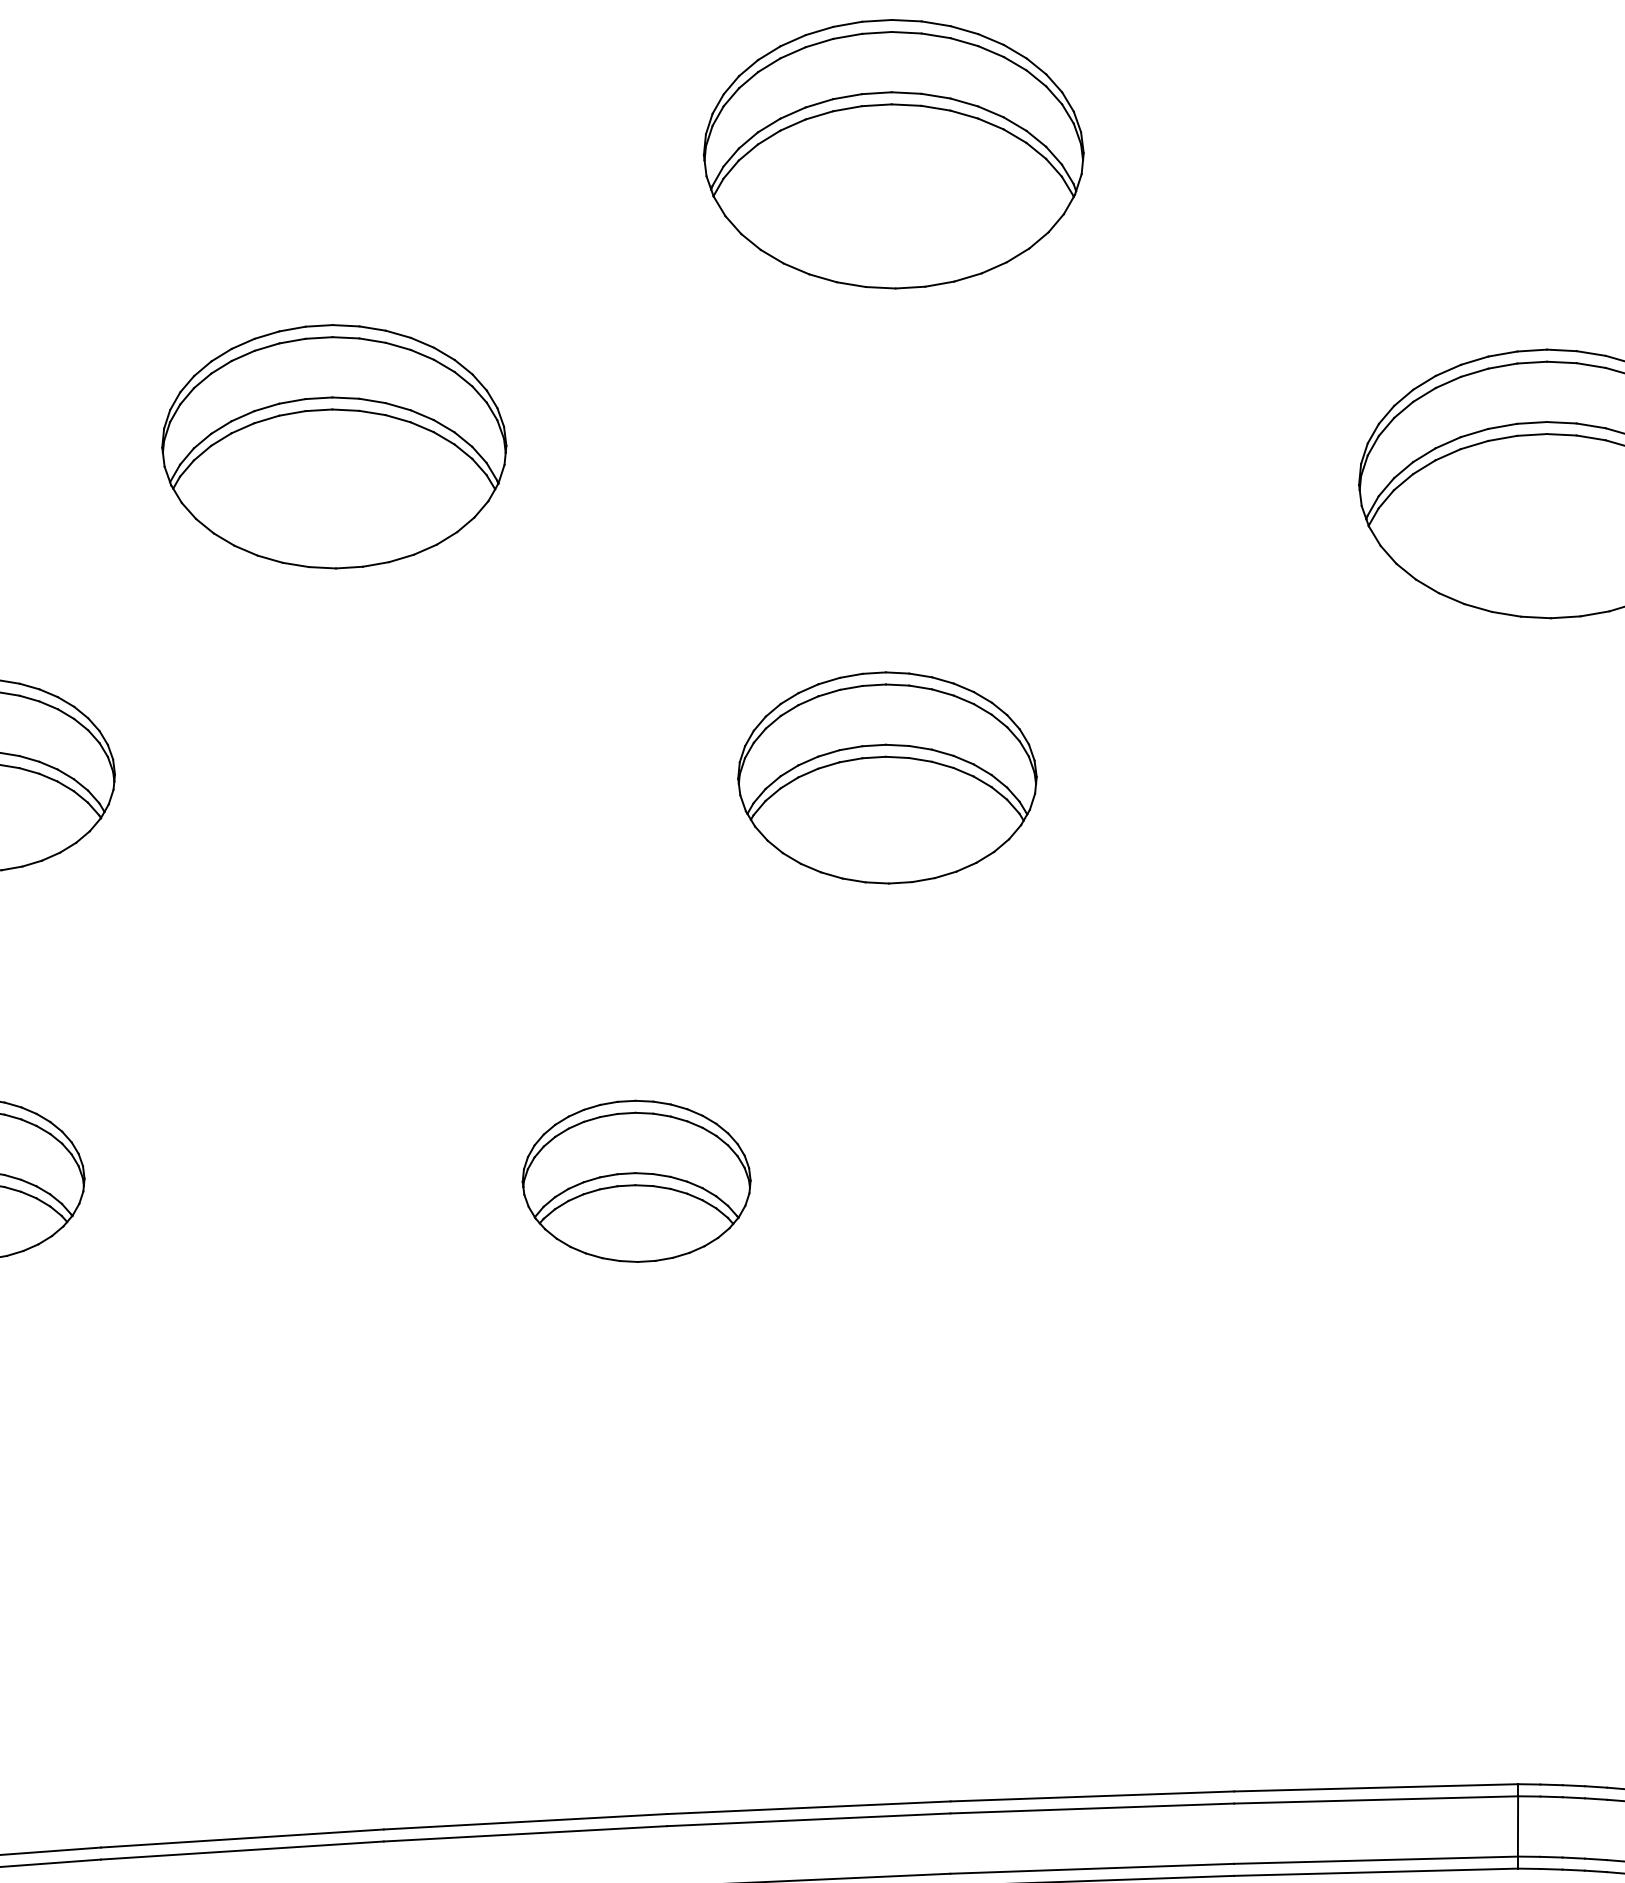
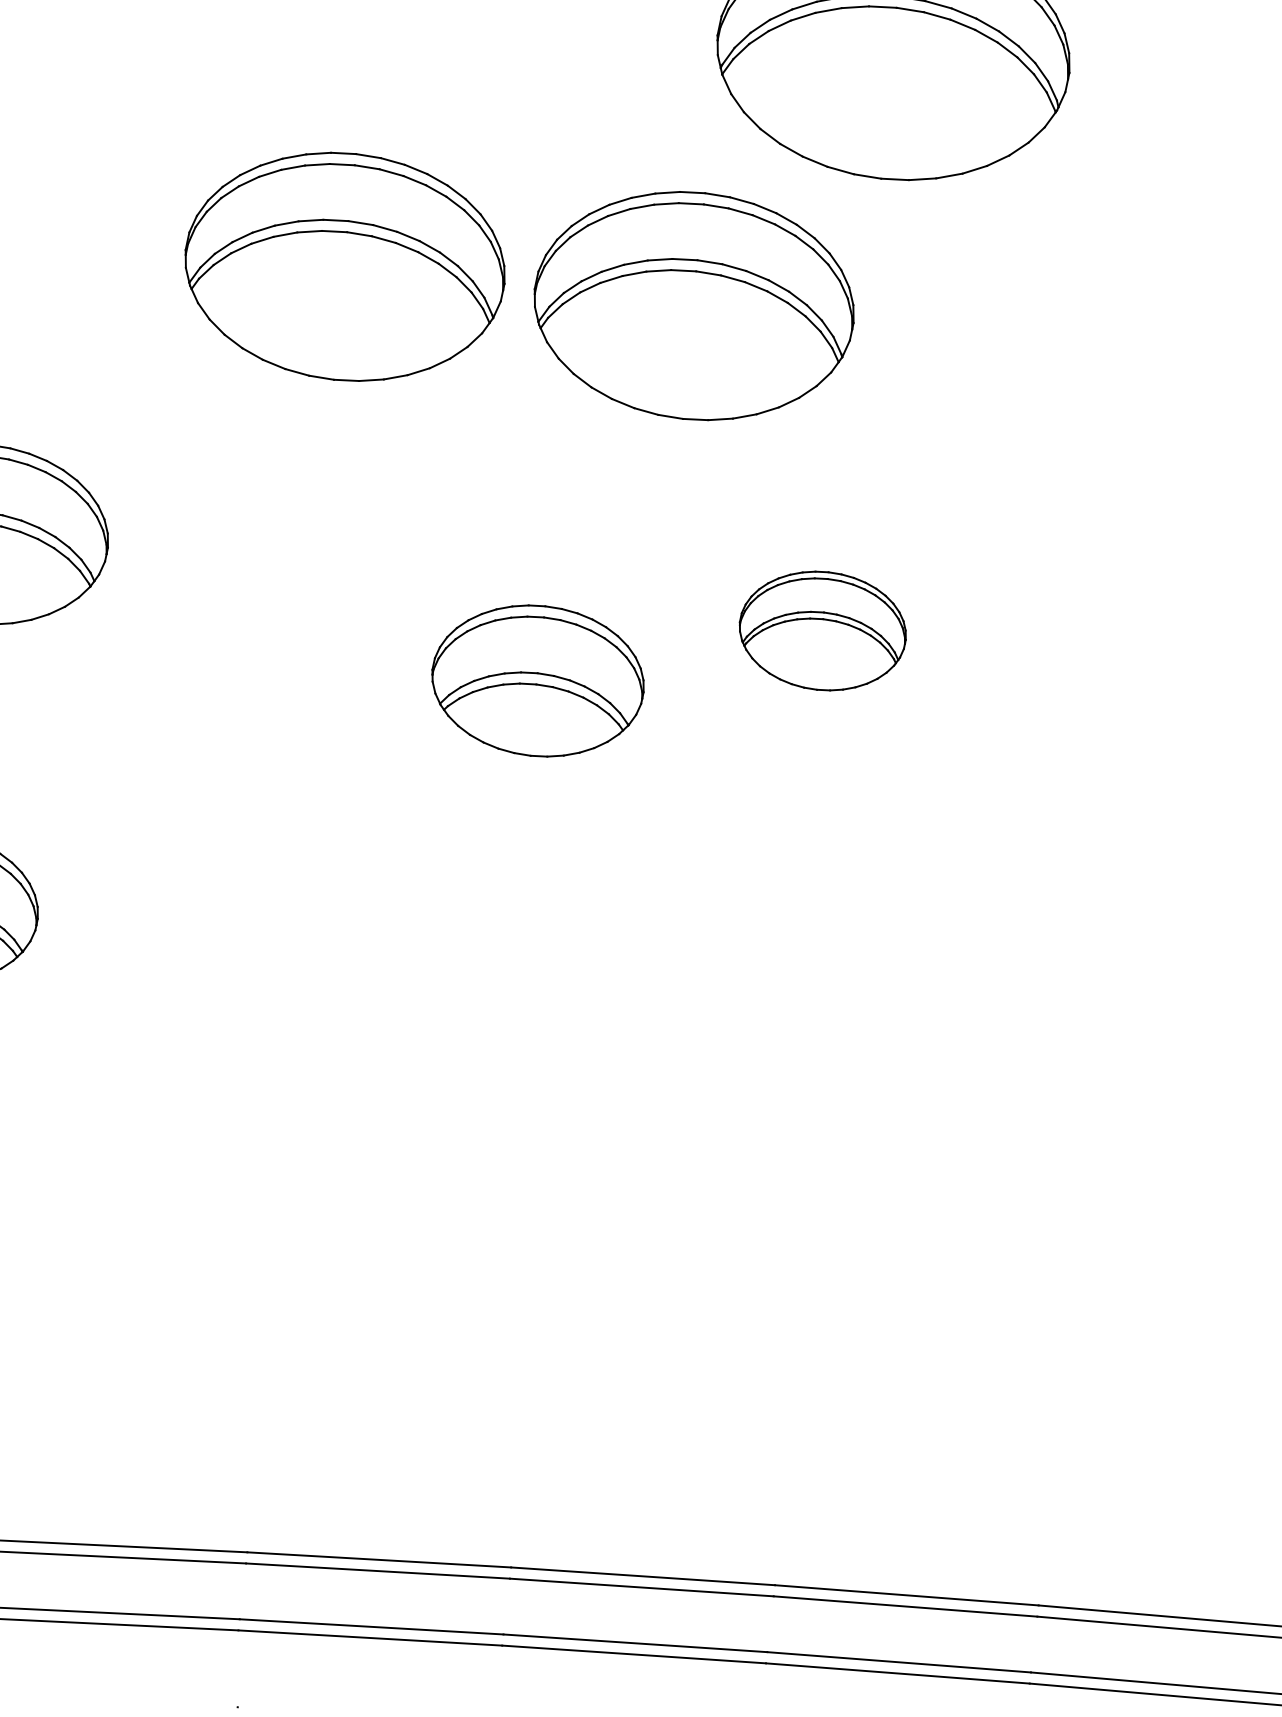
part: (711, 446) -> (694, 305), added
part: (887, 777) -> (822, 630), size x0.6
part: (636, 1180) -> (537, 680), moved

